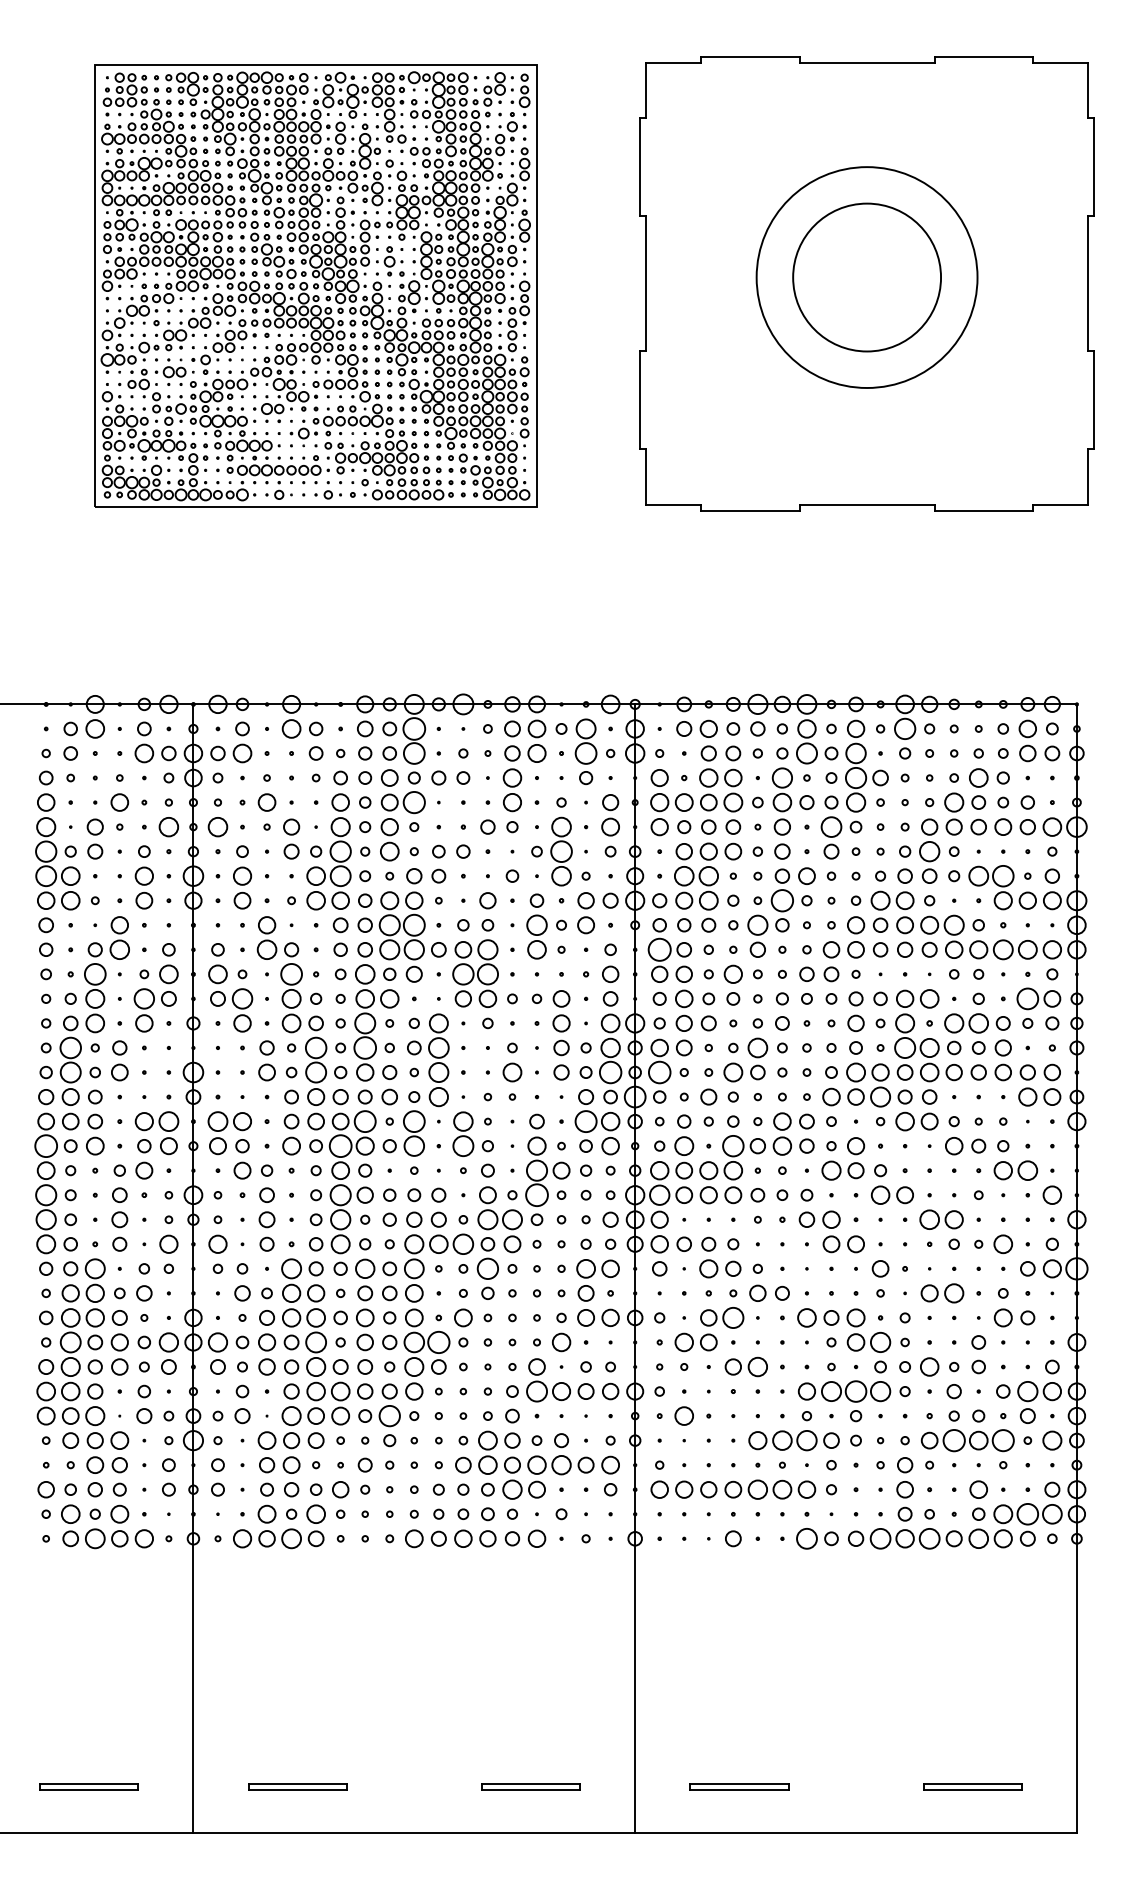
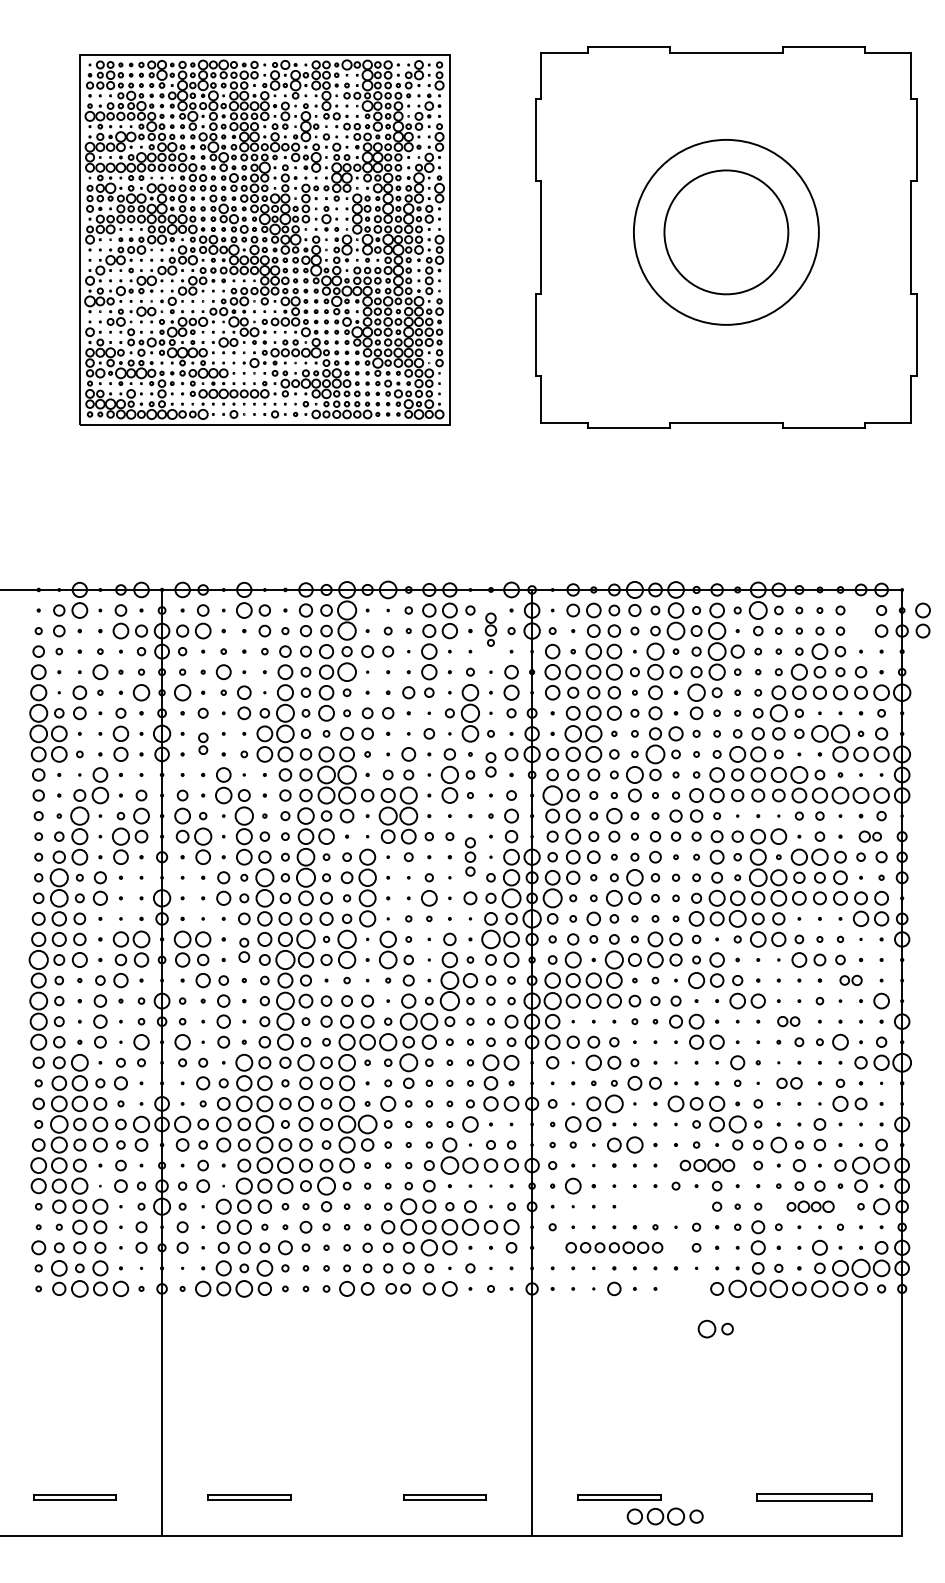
part: (1027, 740) -> (922, 620), moved
part: (585, 751) -> (490, 629), size x0.6
part: (242, 887) -> (203, 743), size x0.6
part: (585, 913) -> (490, 765), size x0.7
part: (1038, 998) -> (869, 836), size x0.6
part: (561, 1023) -> (470, 857), size x0.7
part: (291, 1134) -> (244, 950), size x0.7
part: (1015, 1170) -> (850, 980), size x0.6
part: (941, 1219) -> (788, 1021), size x0.6
part: (942, 1293) -> (789, 1083), size x0.7
part: (844, 1391) -> (707, 1165), size x0.7
part: (793, 1440) -> (664, 1516), moved
part: (967, 1440) -> (810, 1206), size x0.6
part: (733, 1489) -> (614, 1247), size x0.7
part: (475, 1538) -> (398, 1288), size x0.7
part: (817, 1538) -> (715, 1328), moved
part: (972, 1786) -> (814, 1496), size x1.4

